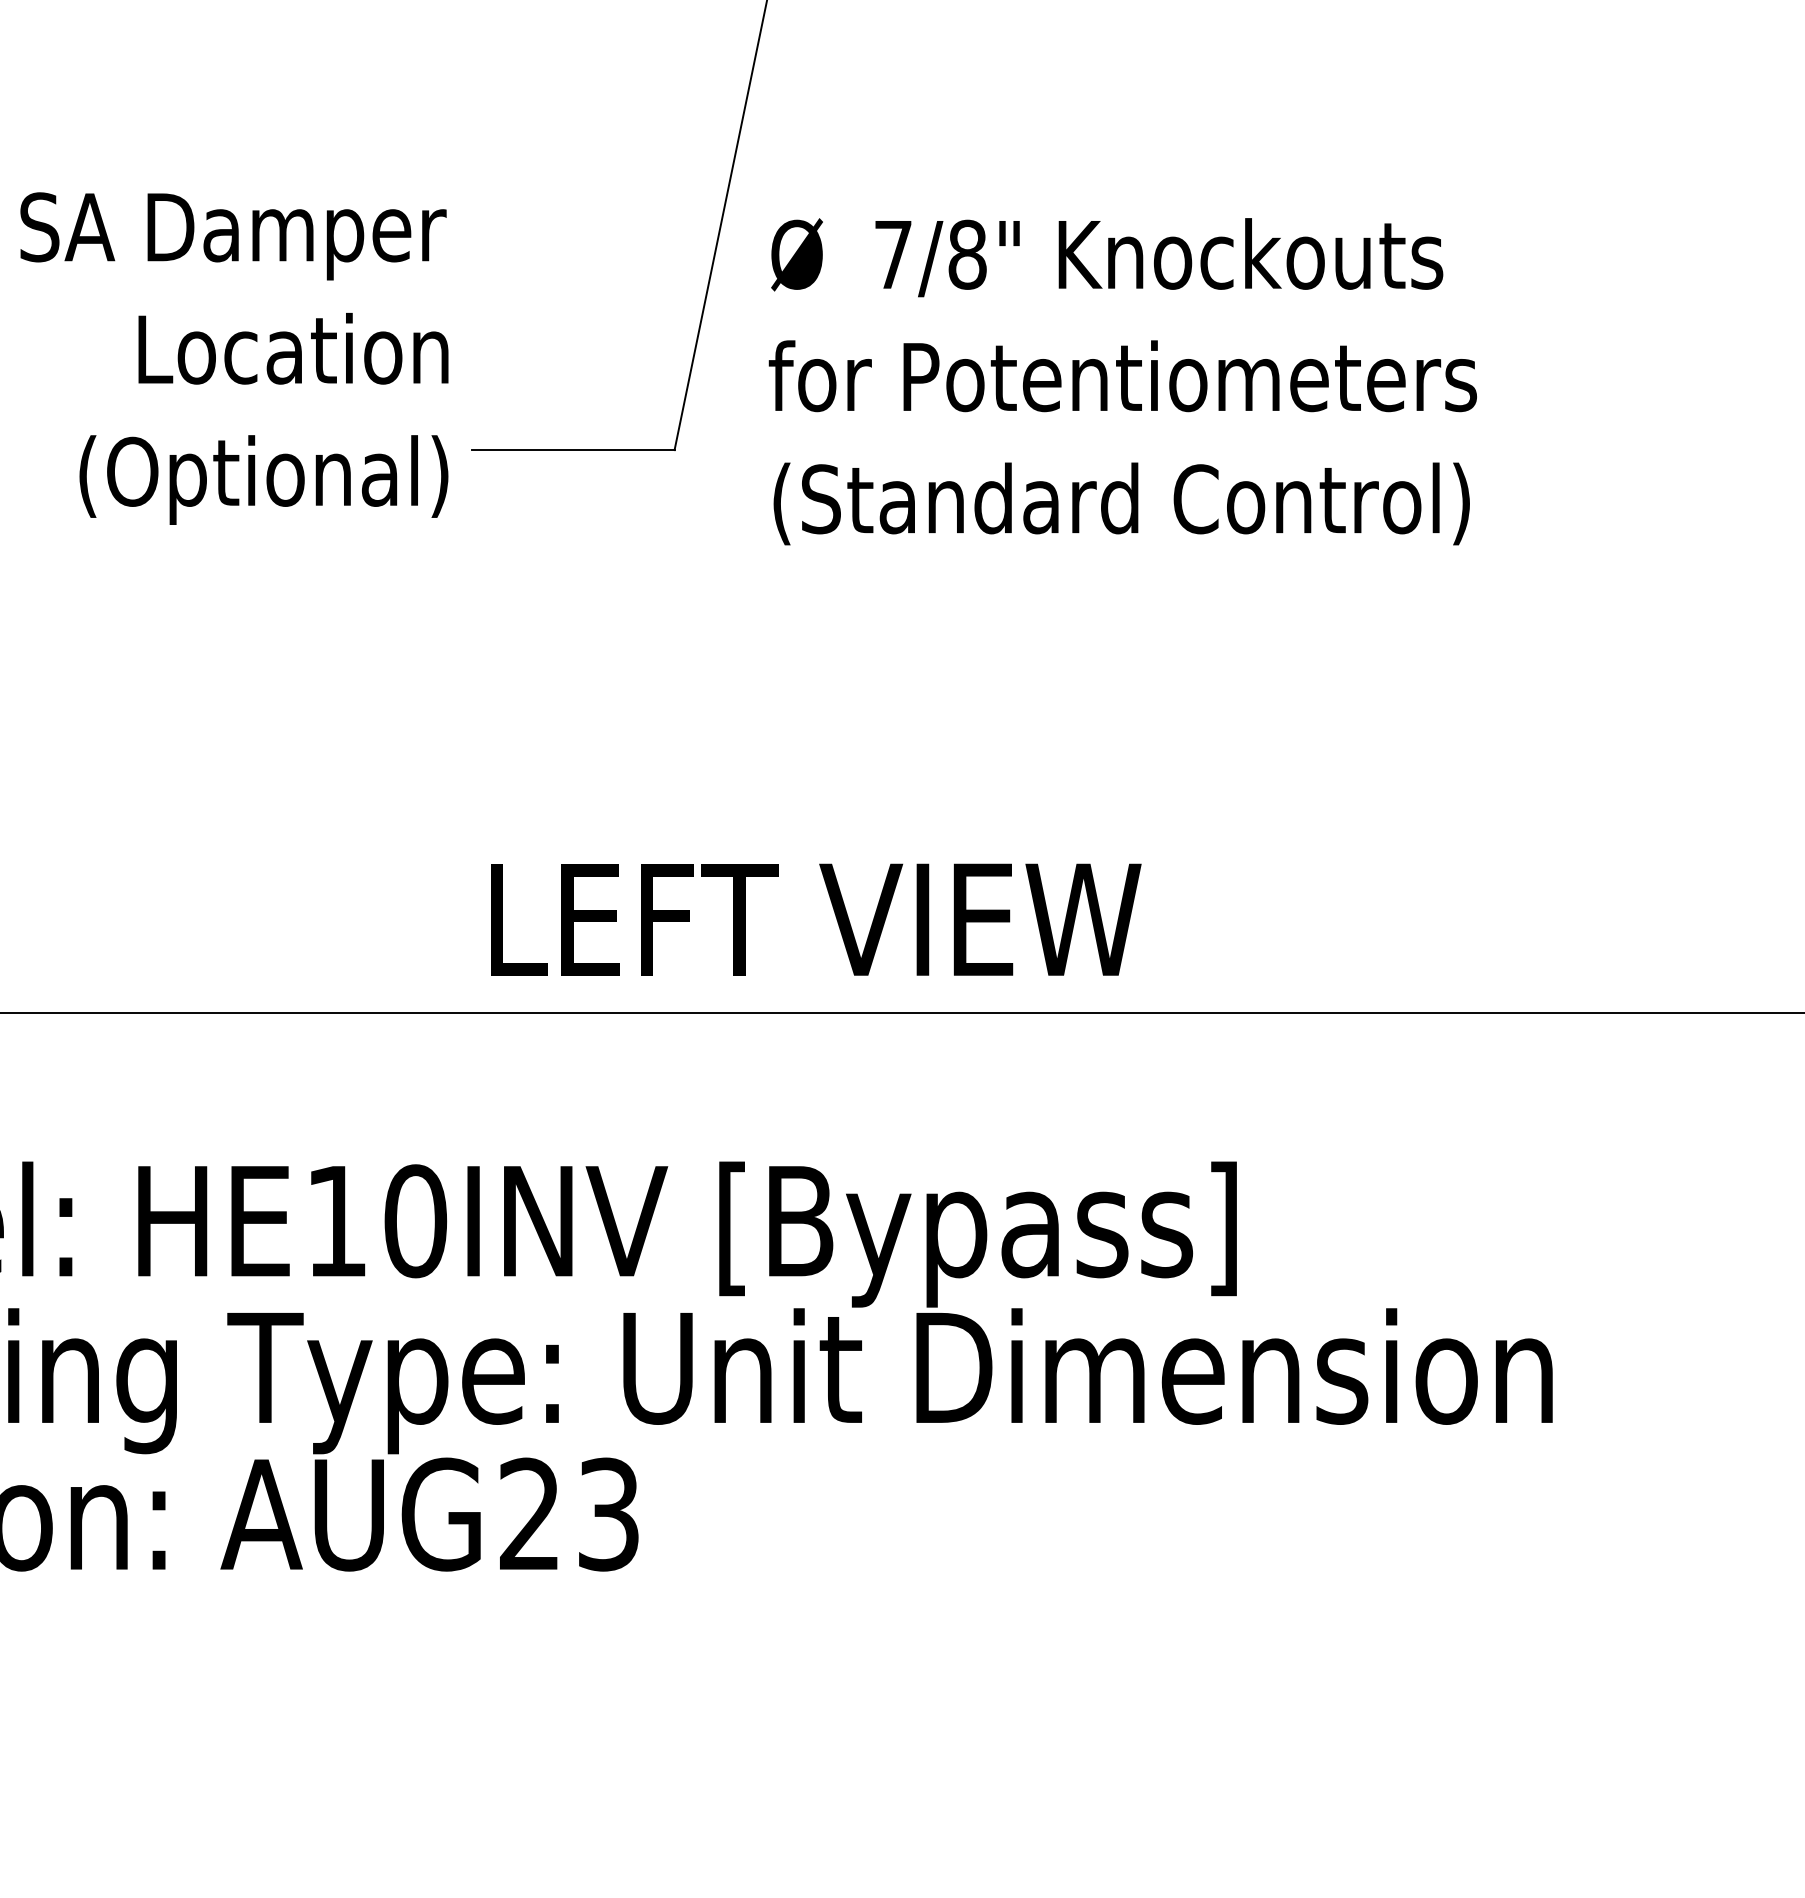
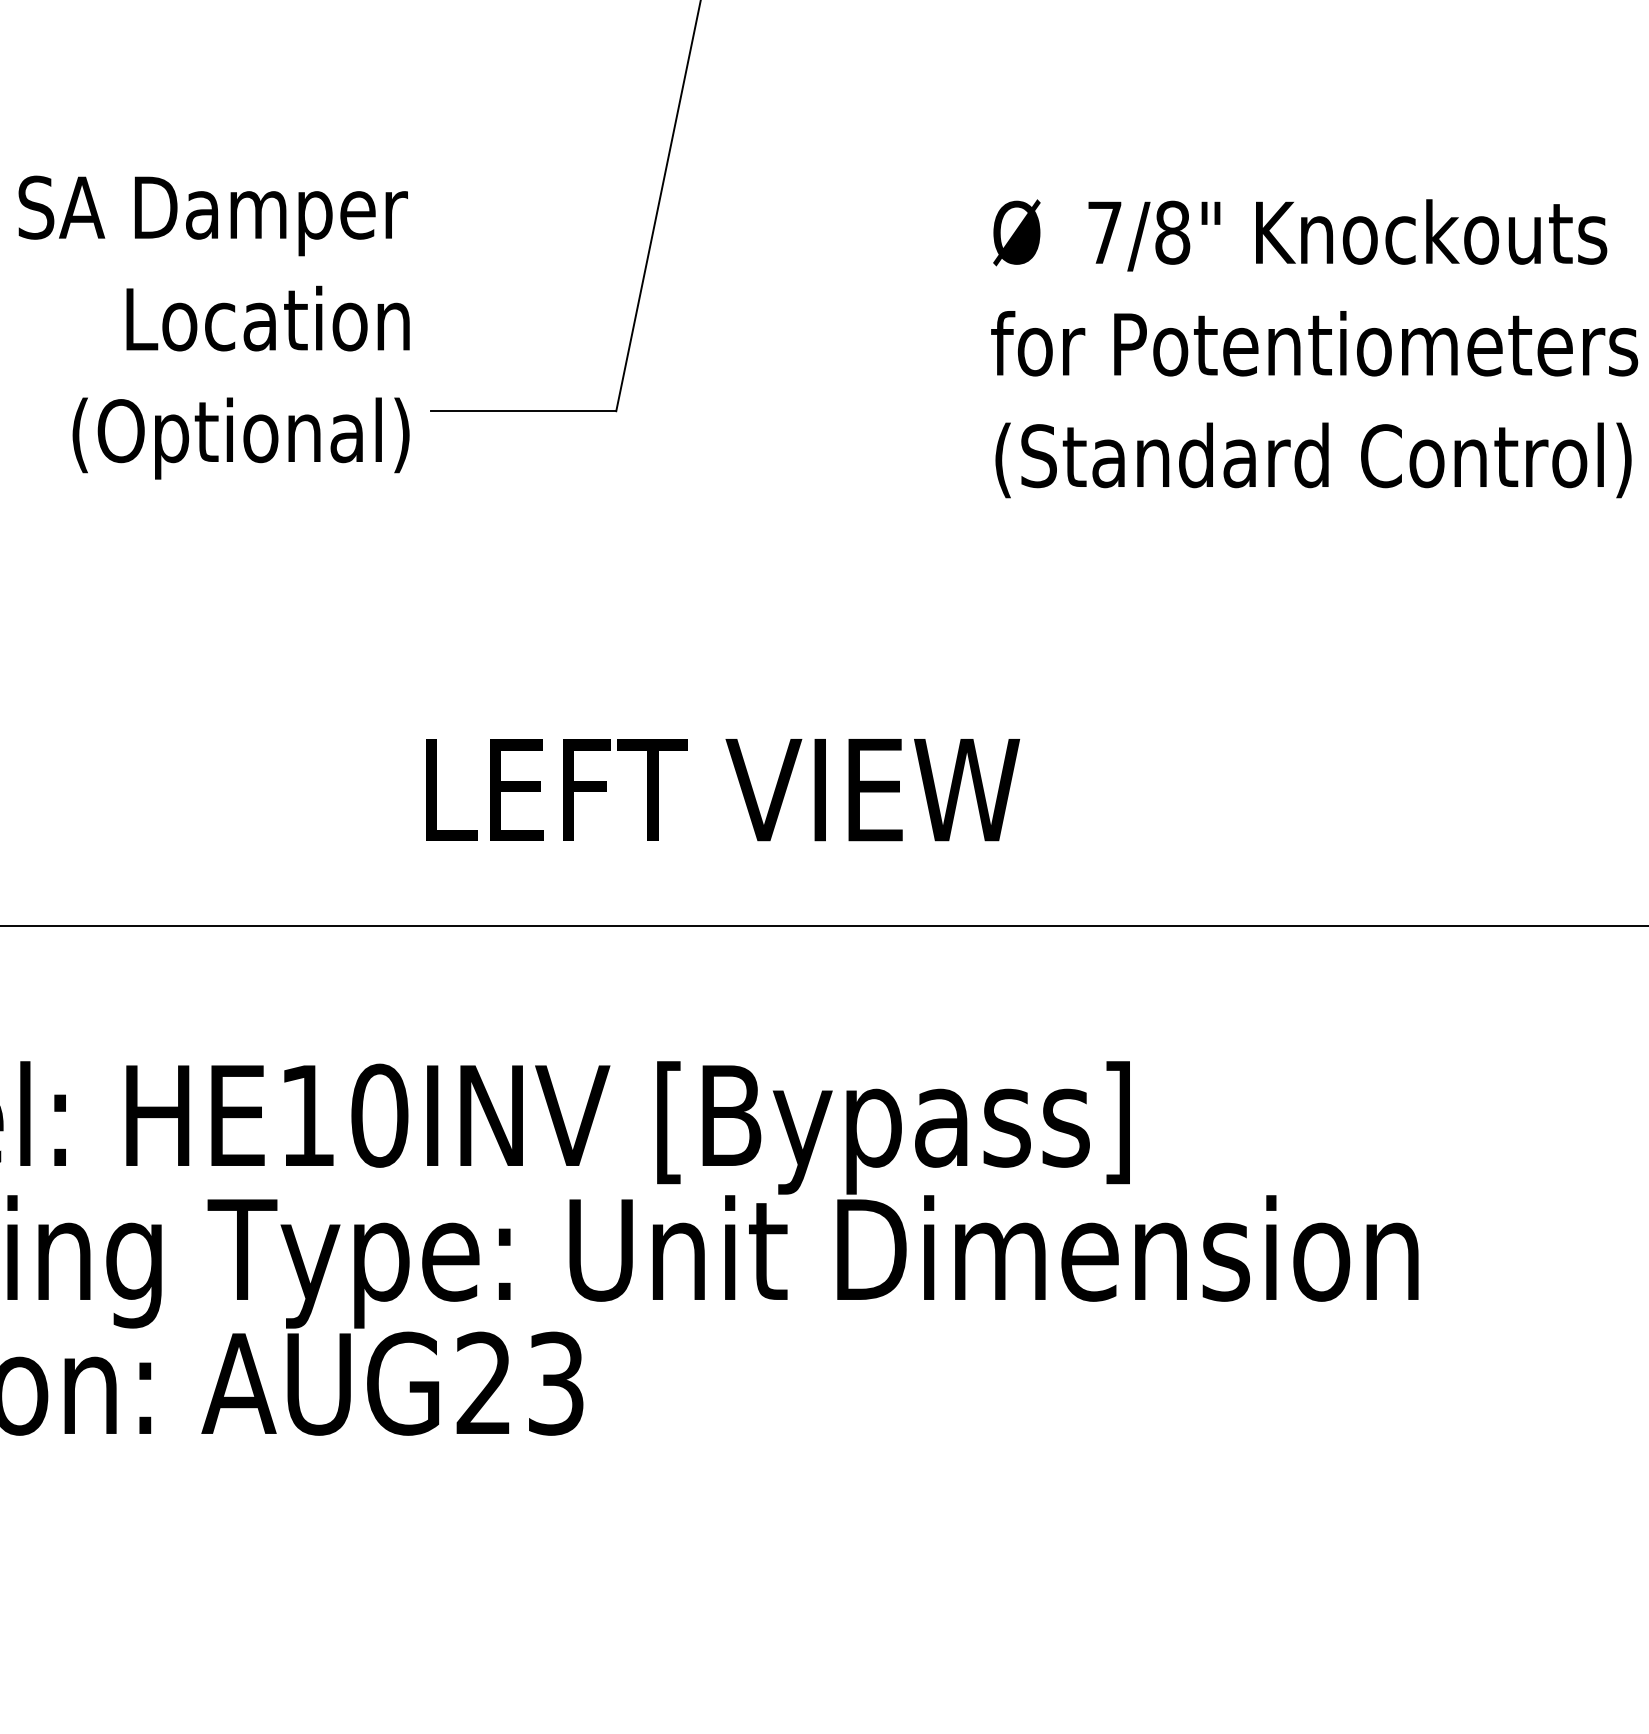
text: (1122, 381) -> (1314, 348), moved
text: (816, 919) -> (723, 789), moved

